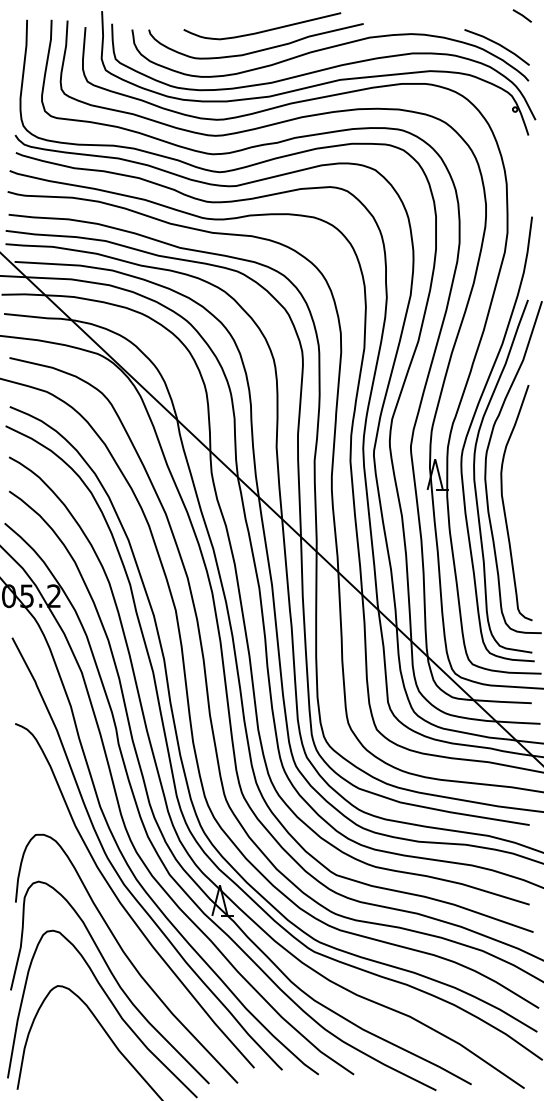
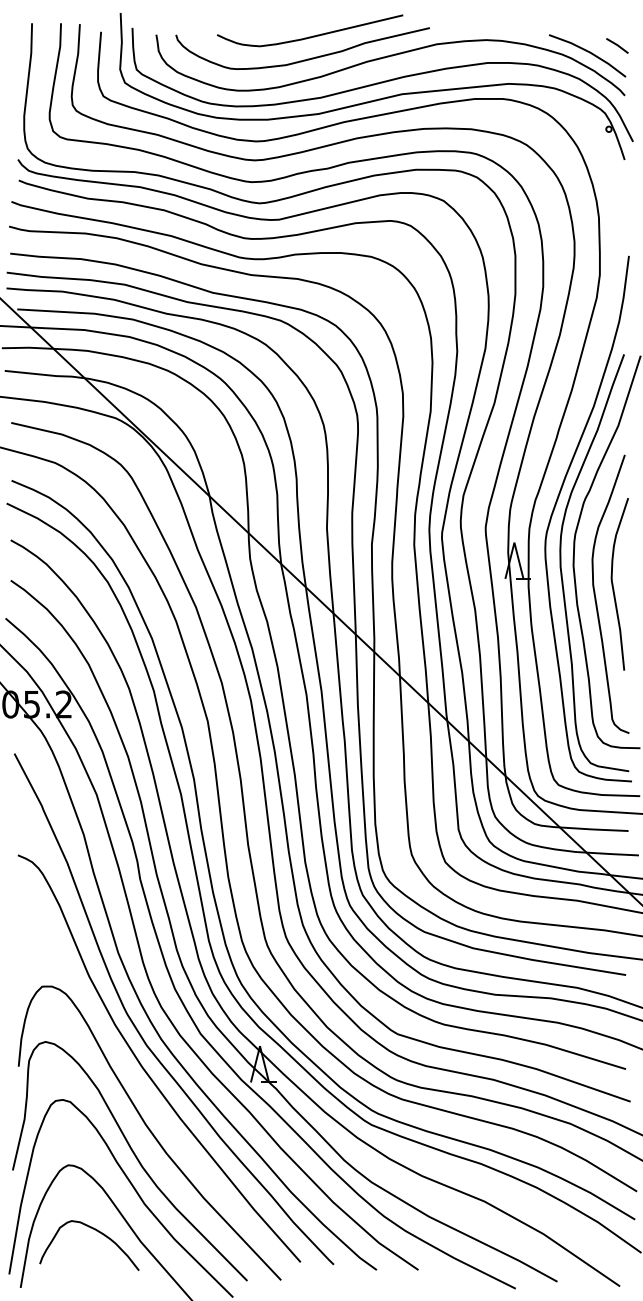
line: (521, 15) -> (616, 45), moved
curve: (519, 495) -> (614, 585), added
curve: (83, 1043) -> (98, 1233), added

